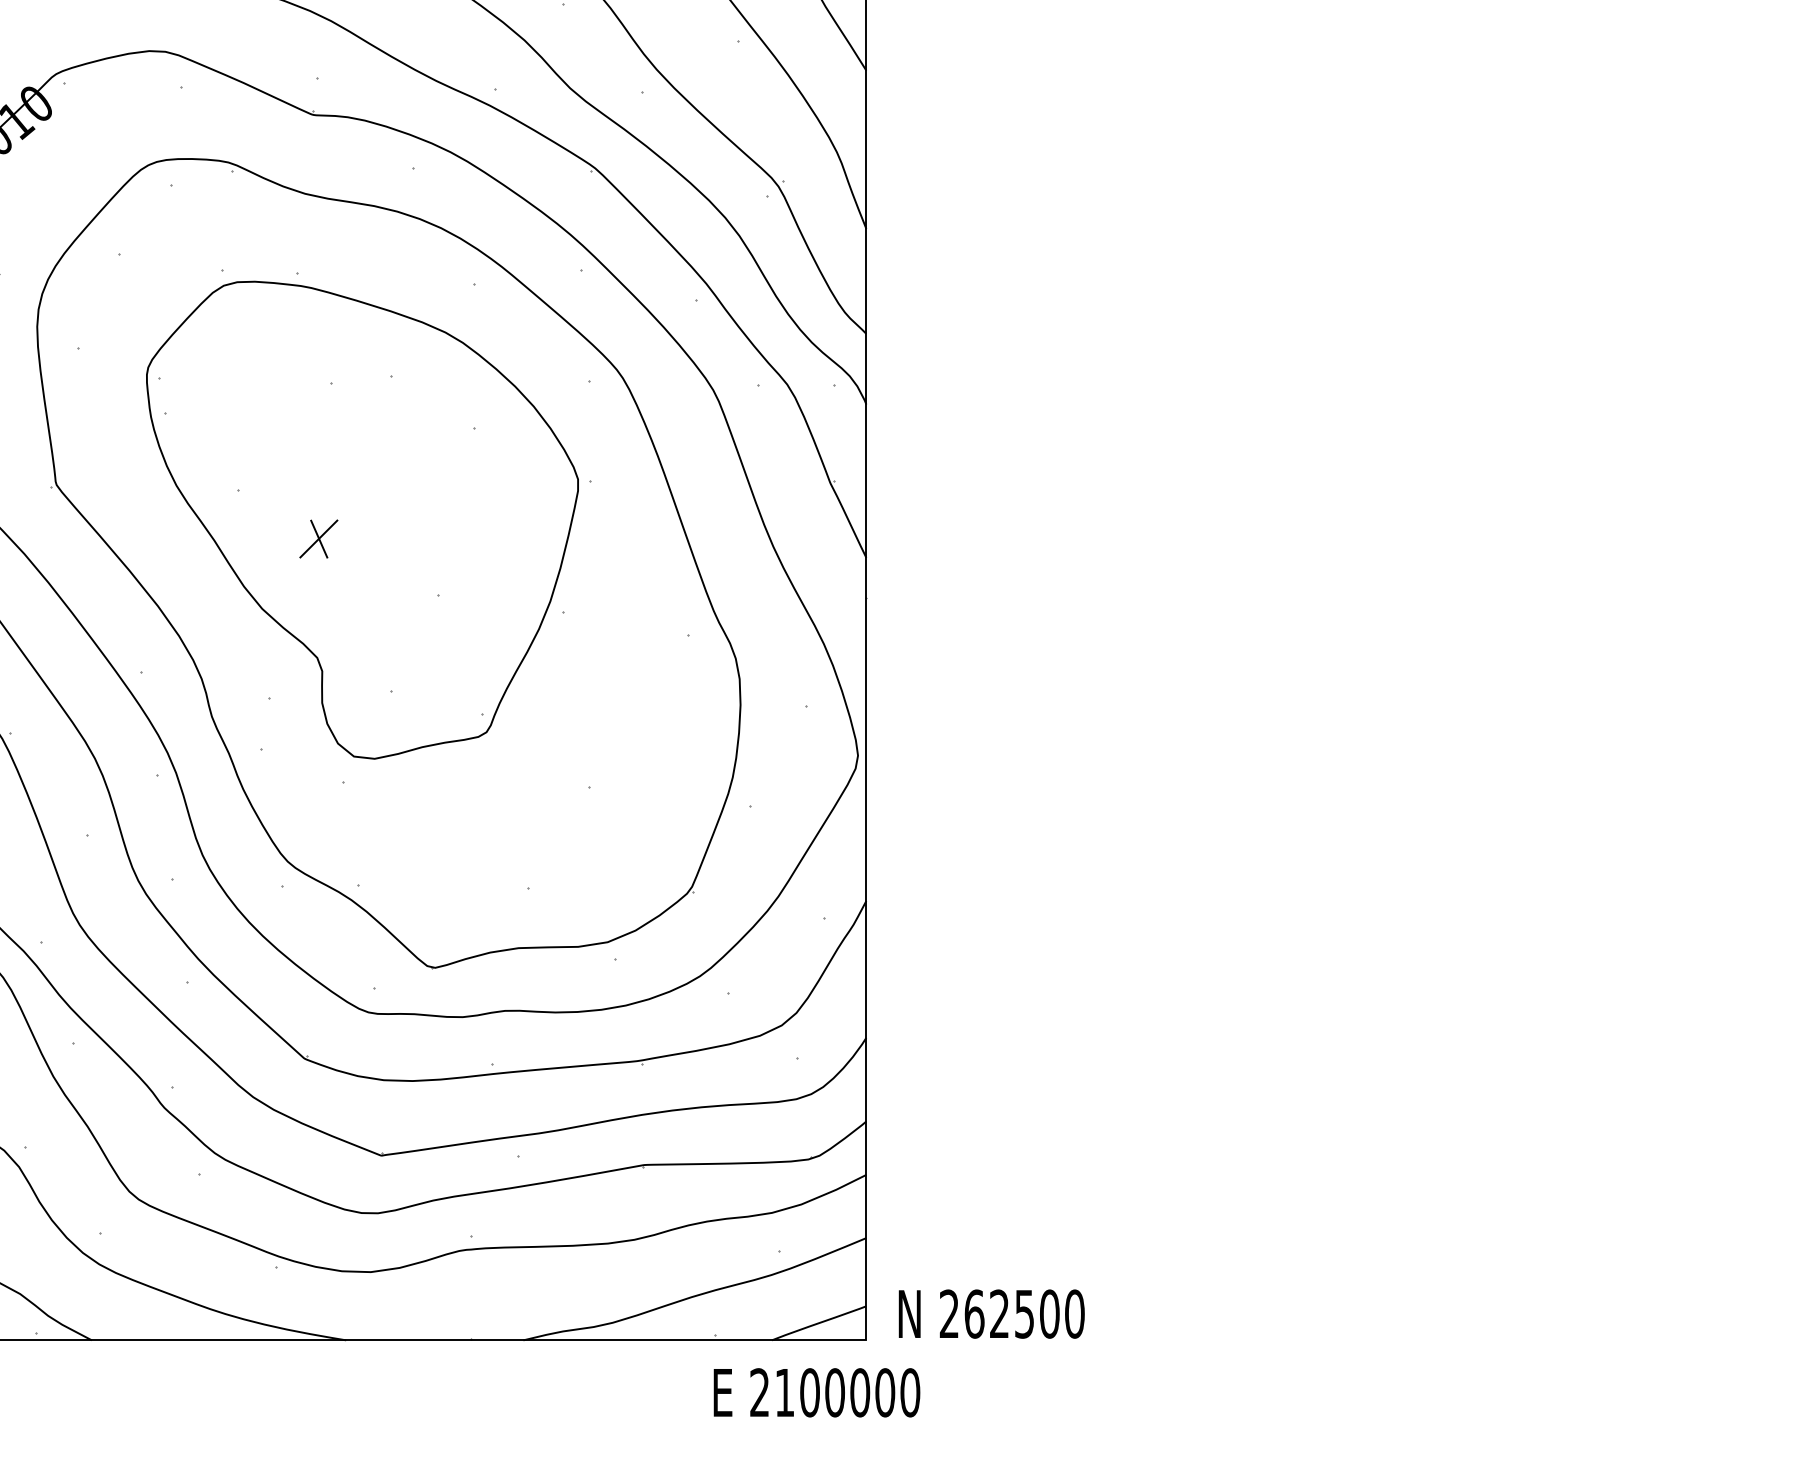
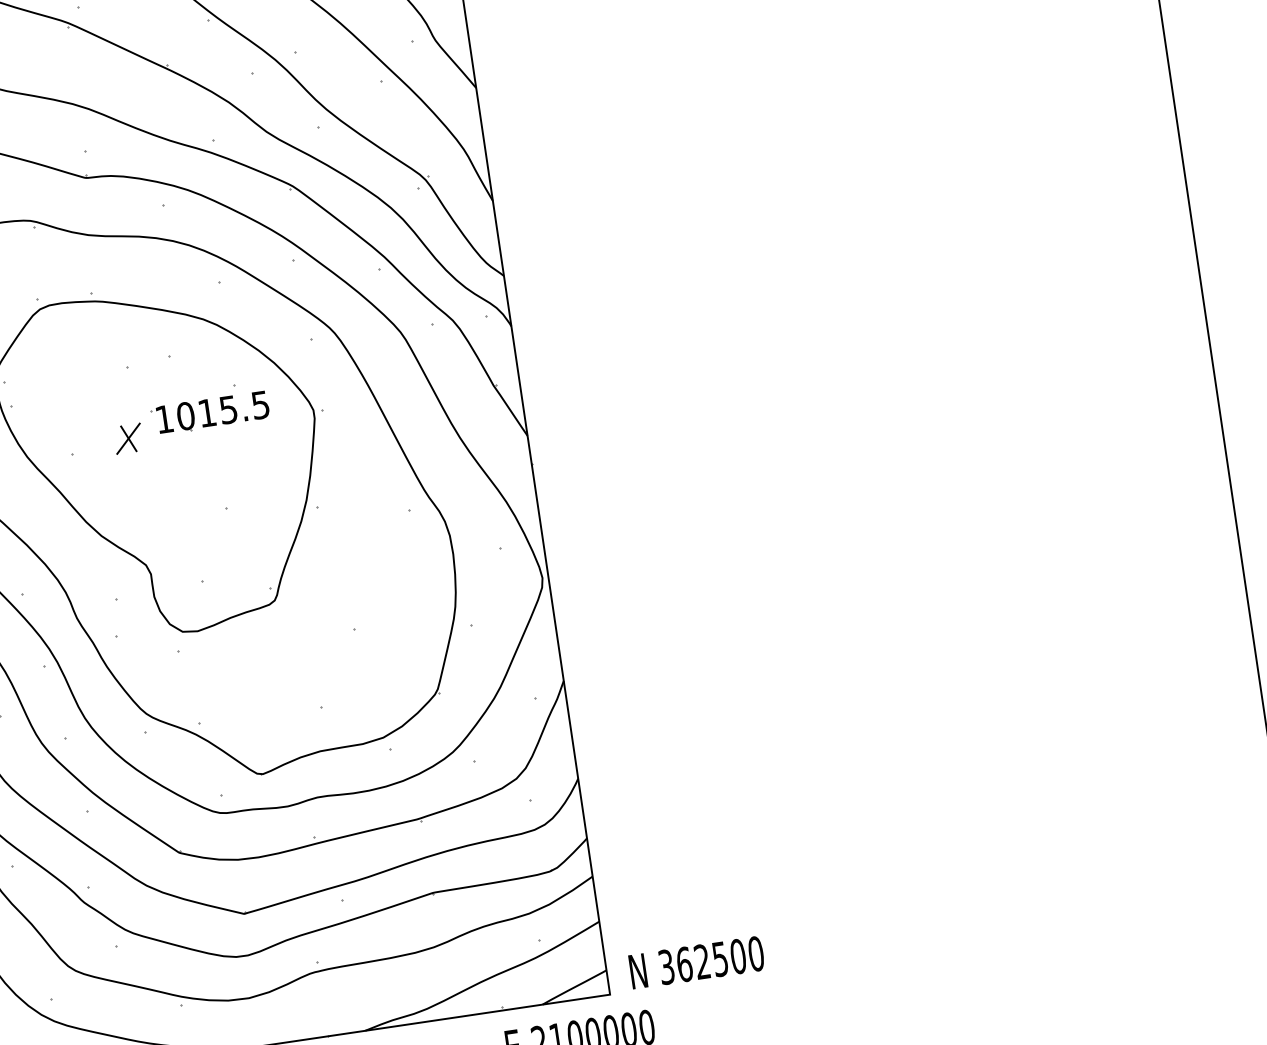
part: (435, 462) -> (209, 413), added
part: (318, 538) -> (128, 438), moved
text: (948, 1313) -> (665, 966), 262500 -> 362500

